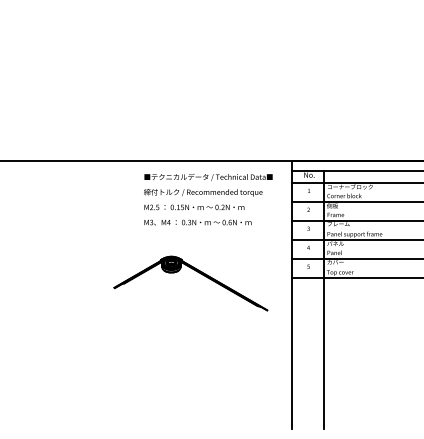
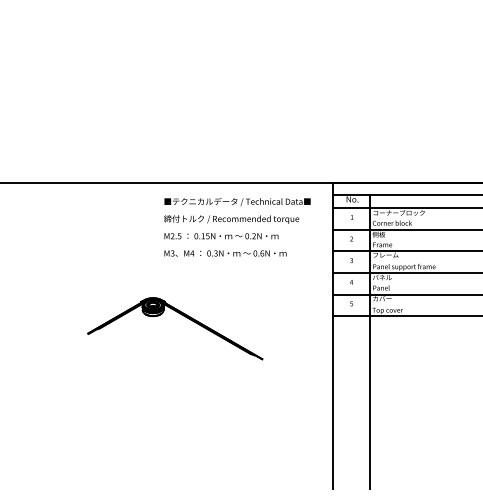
part: (195, 271) -> (180, 314), moved

